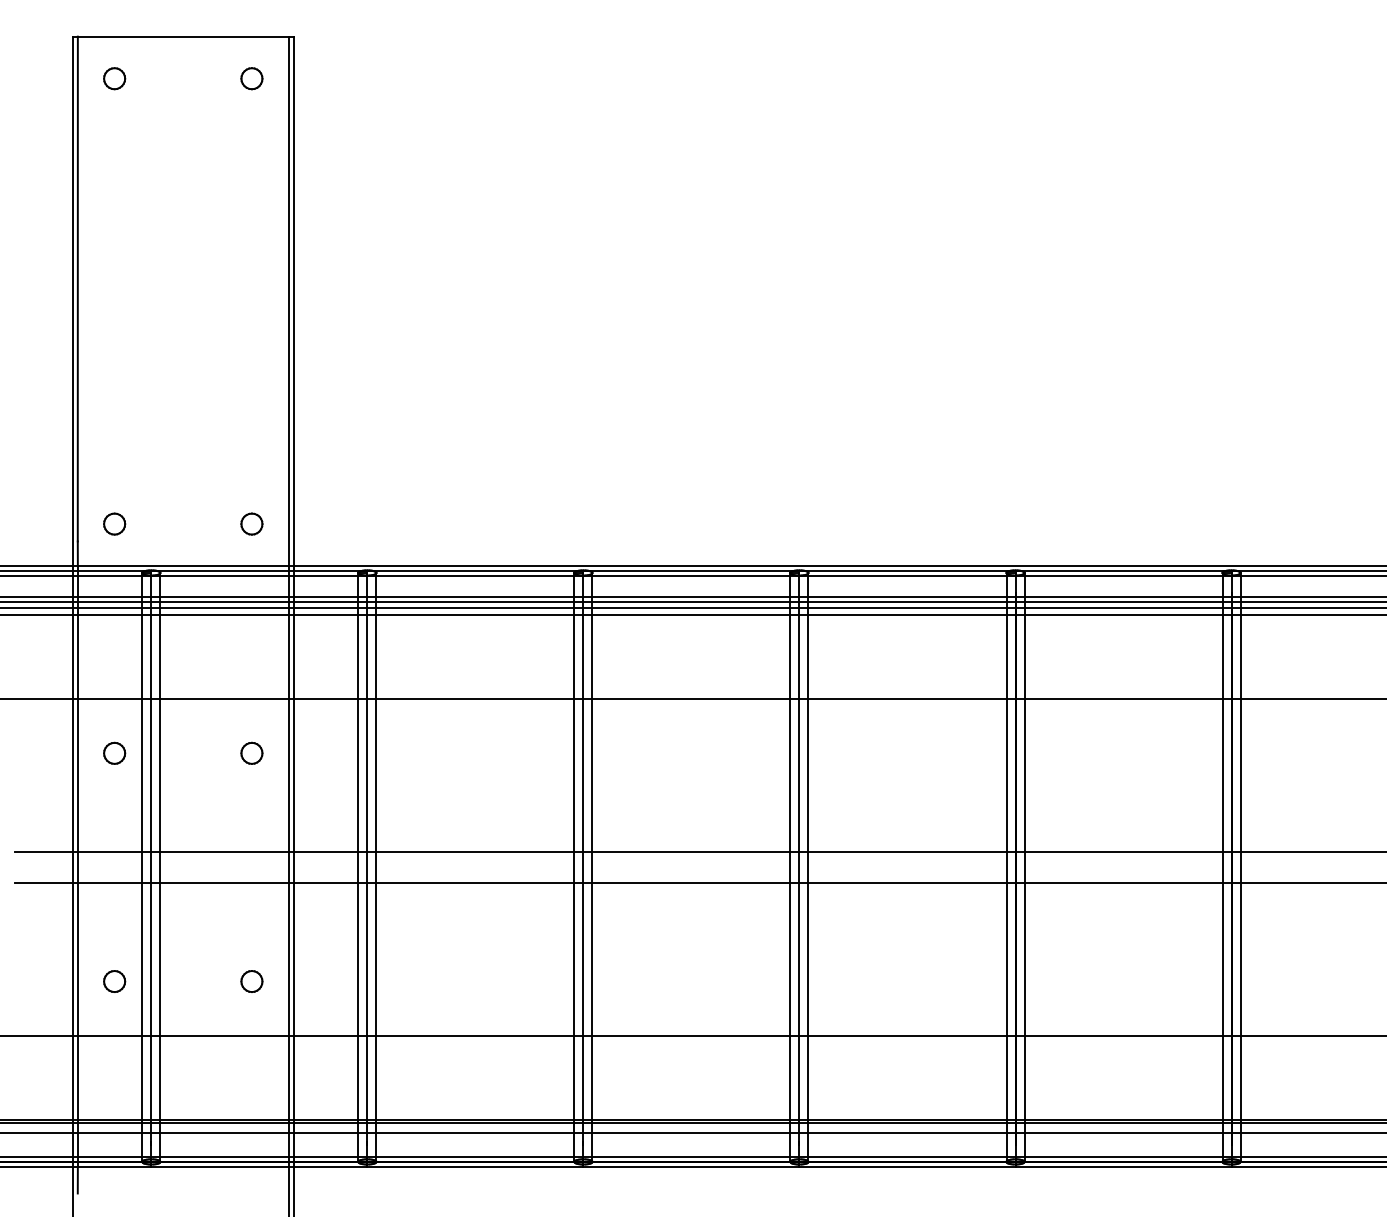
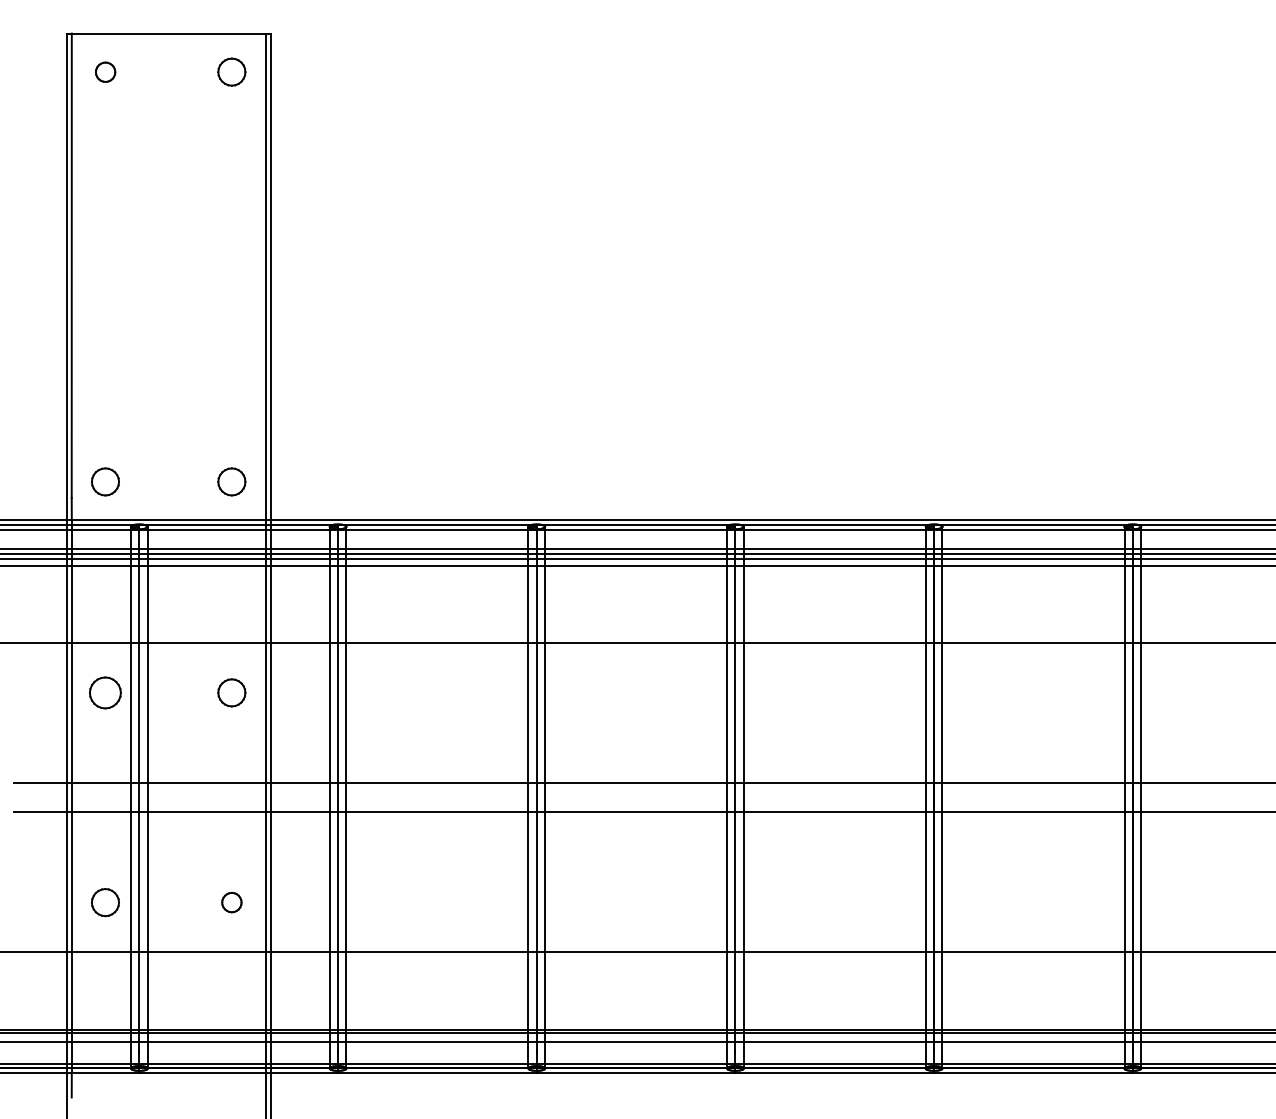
part: (251, 78) -> (231, 72), size x1.4
part: (114, 523) -> (105, 481), size x1.4
part: (251, 523) -> (231, 481), size x1.4
part: (114, 752) -> (105, 691), size x1.6
part: (251, 752) -> (231, 691), size x1.4
part: (114, 981) -> (105, 902), size x1.4

